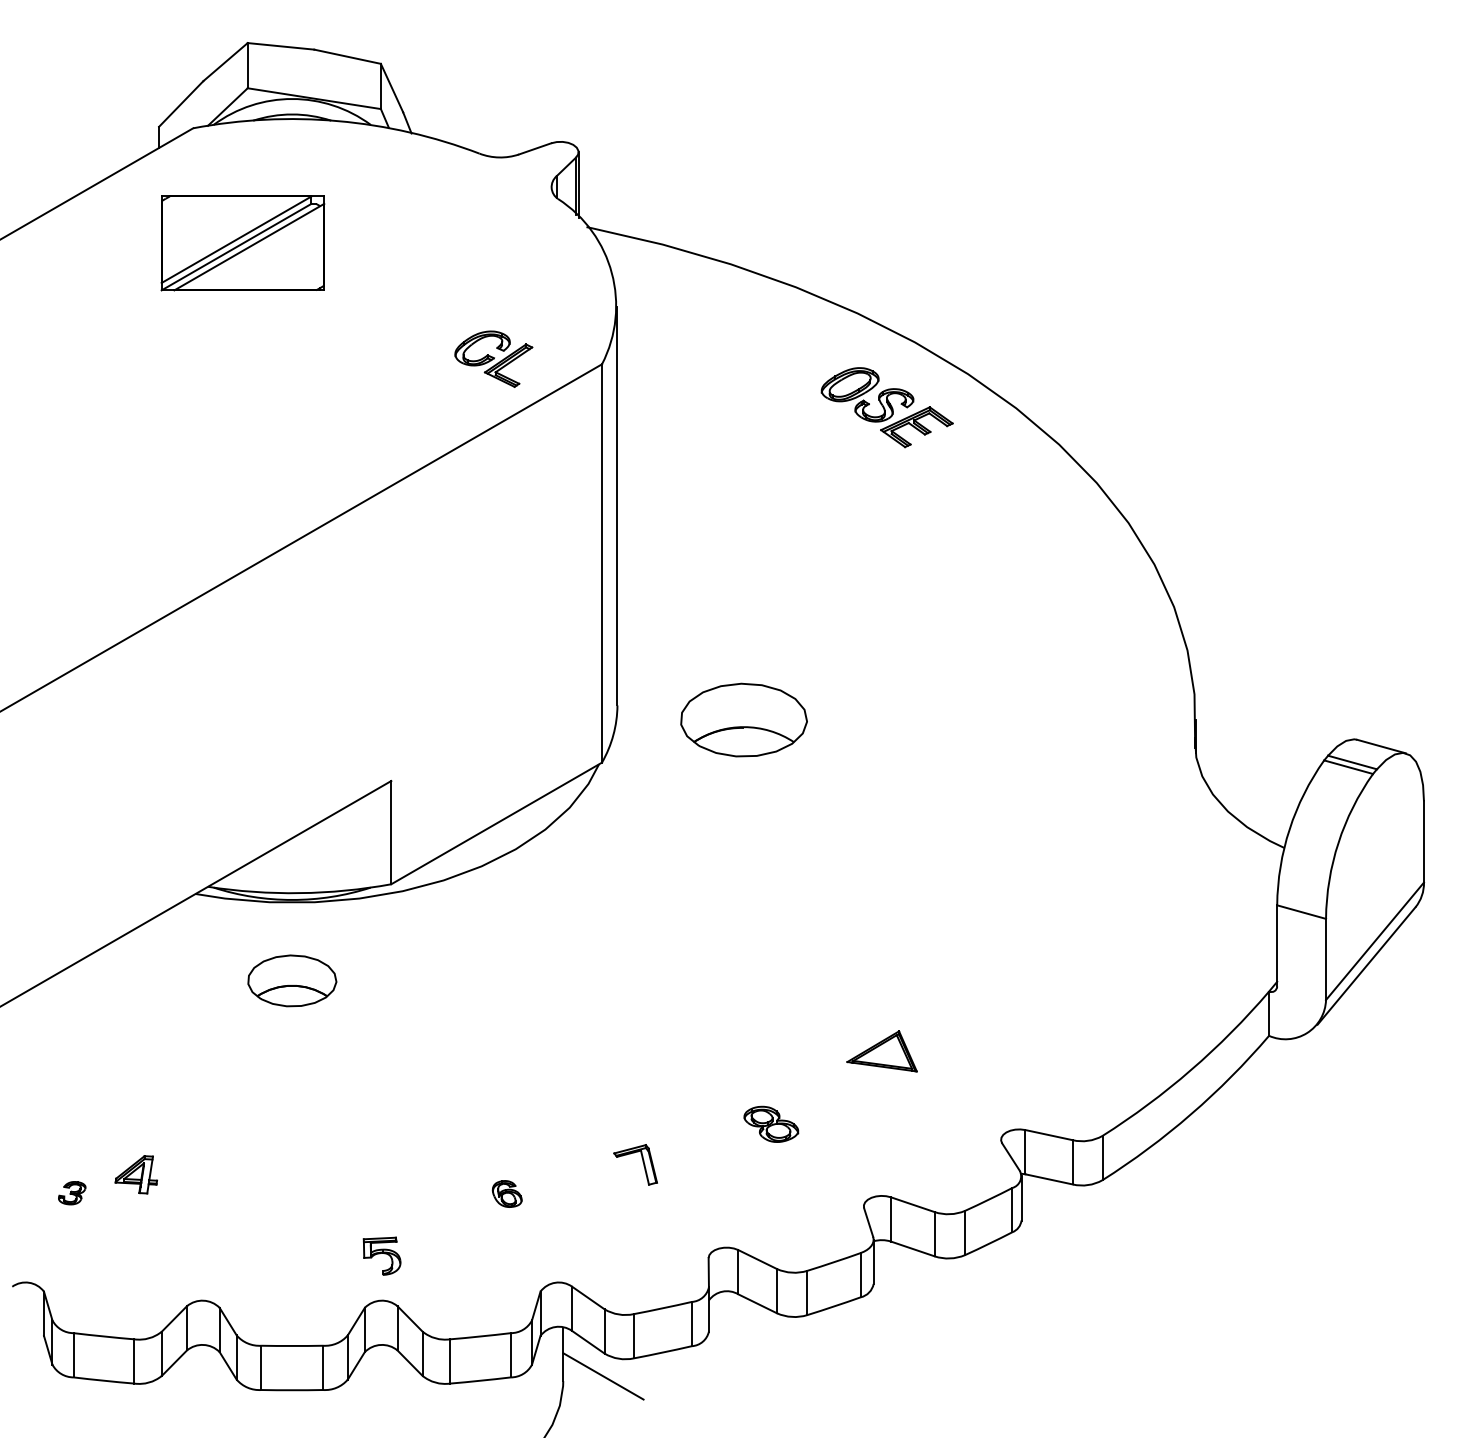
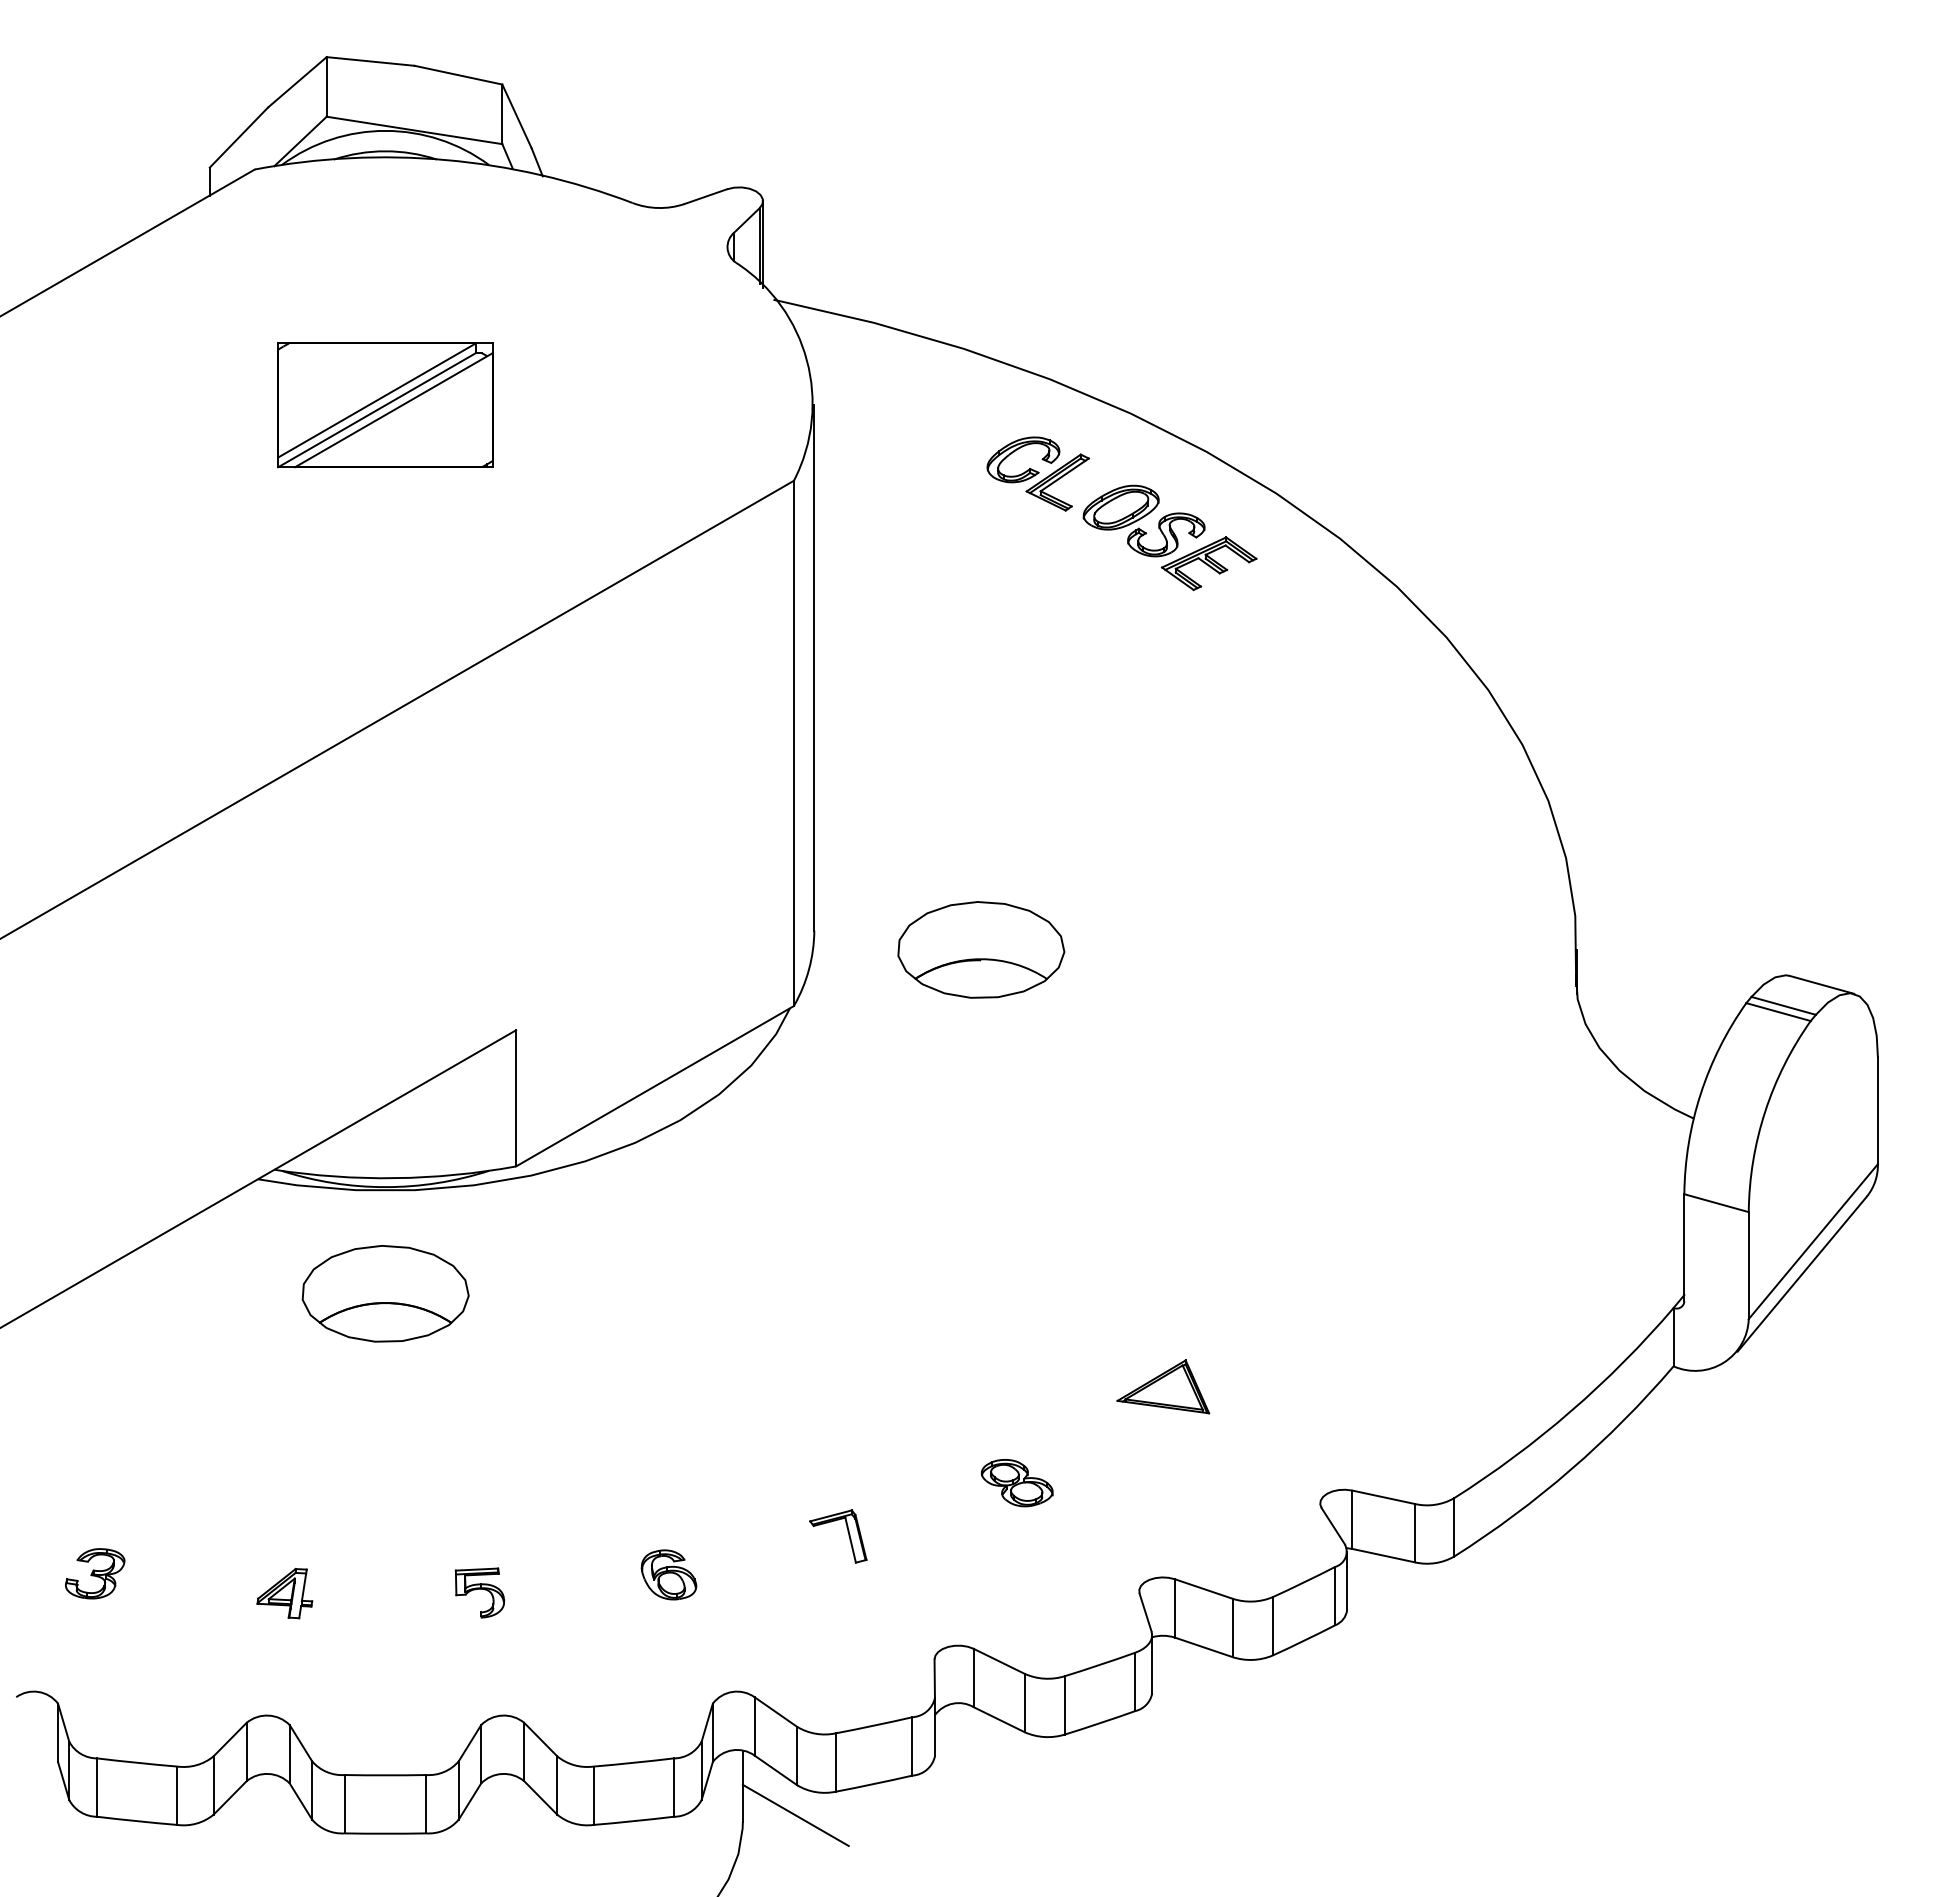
part: (243, 243) -> (385, 405), moved
part: (493, 358) -> (1037, 473), moved
part: (292, 980) -> (385, 1293), size x1.43
part: (136, 1174) -> (284, 1593), moved
part: (72, 1192) -> (95, 1573), size x1.67
part: (506, 1193) -> (668, 1574), size x1.43
part: (381, 1255) -> (479, 1592), moved

